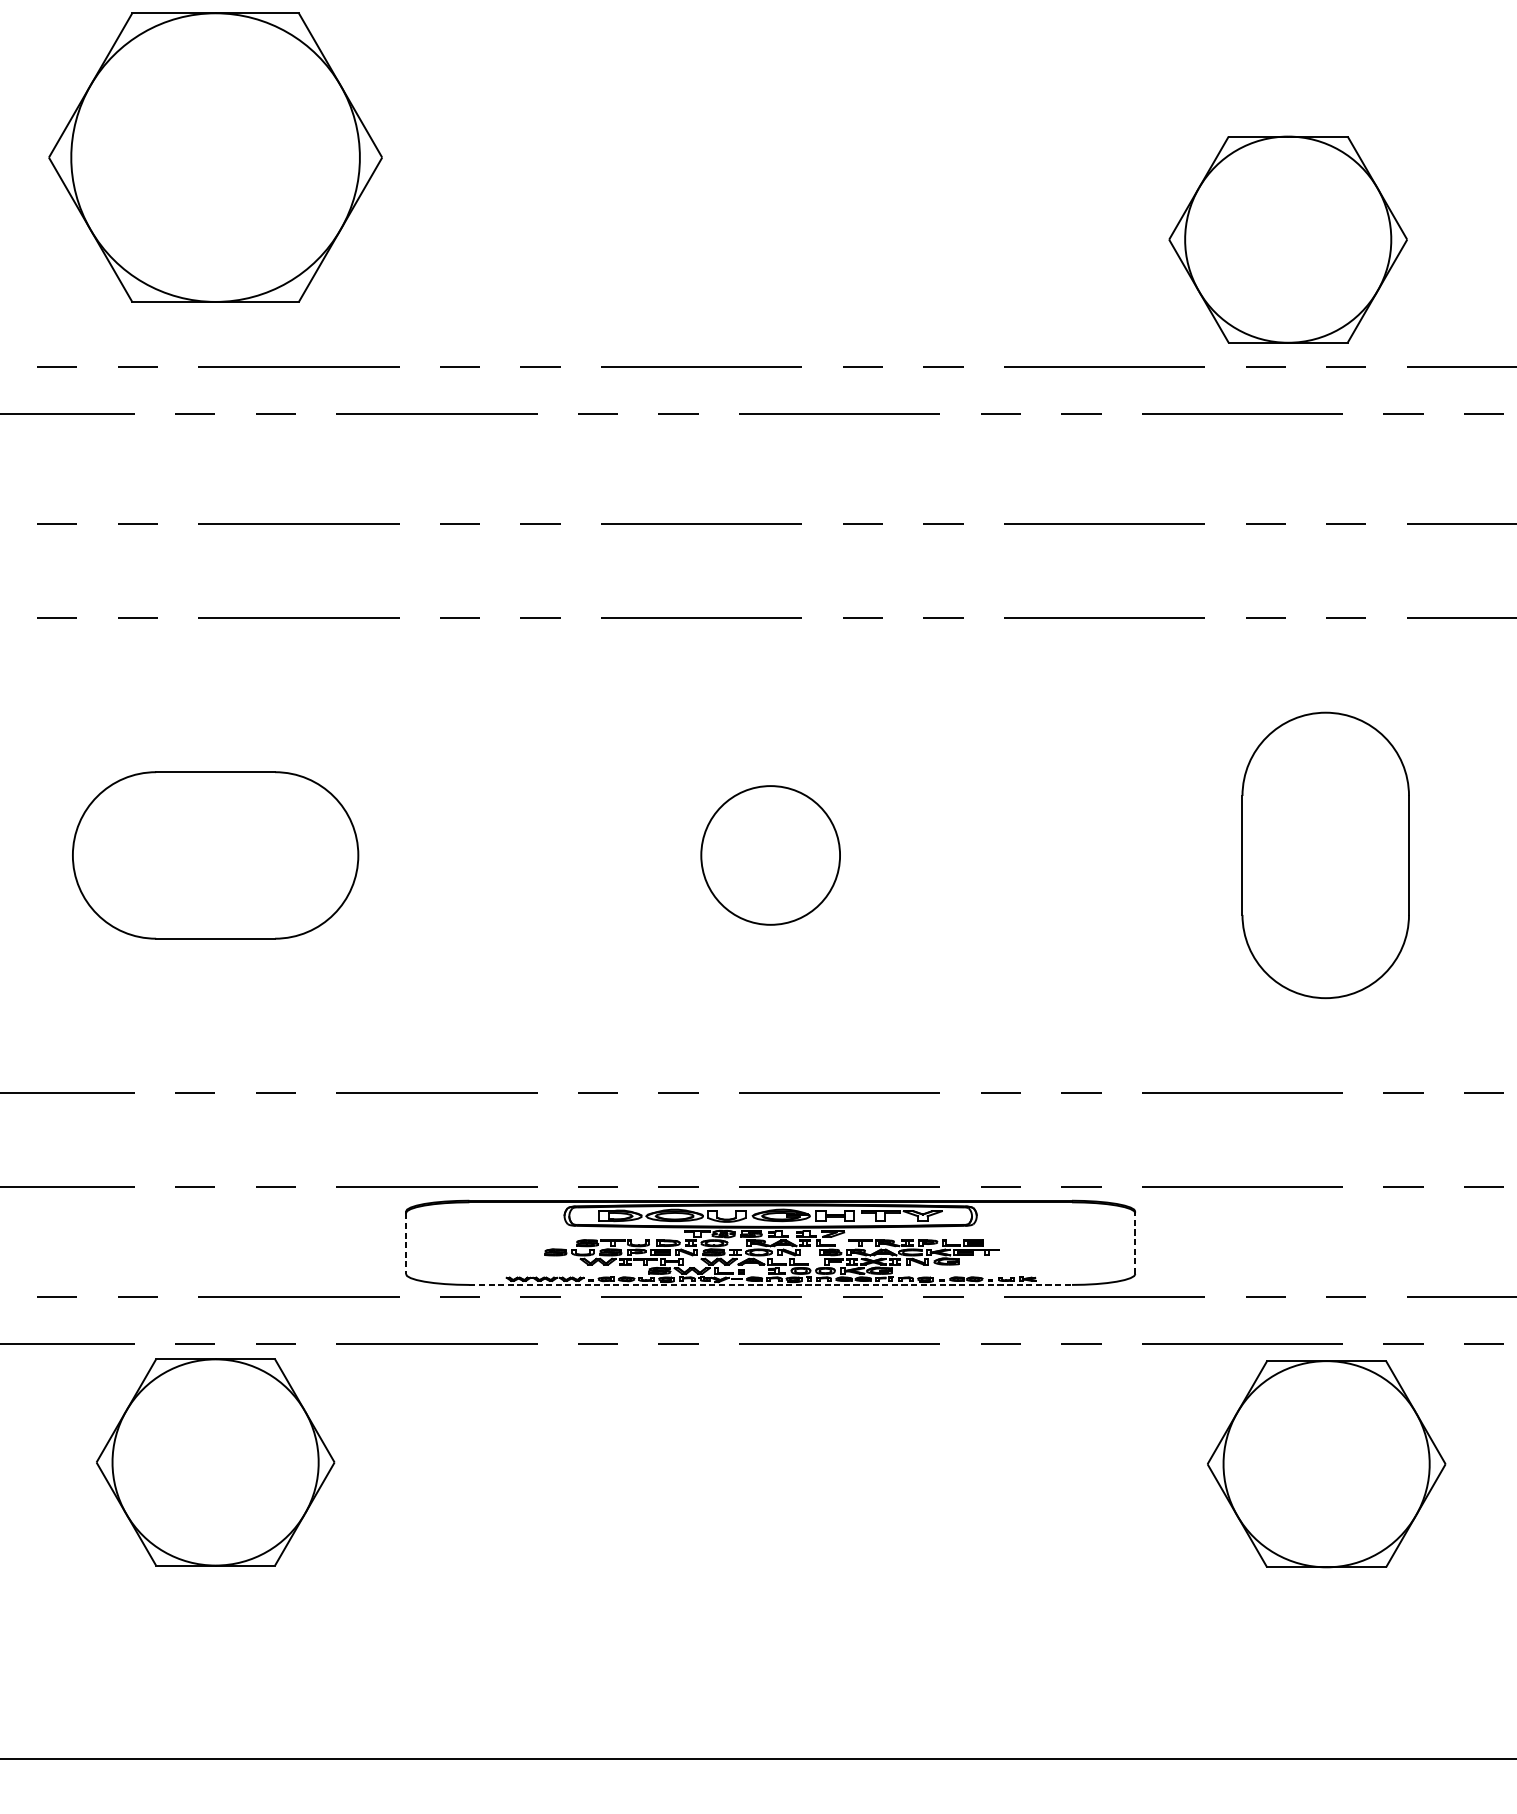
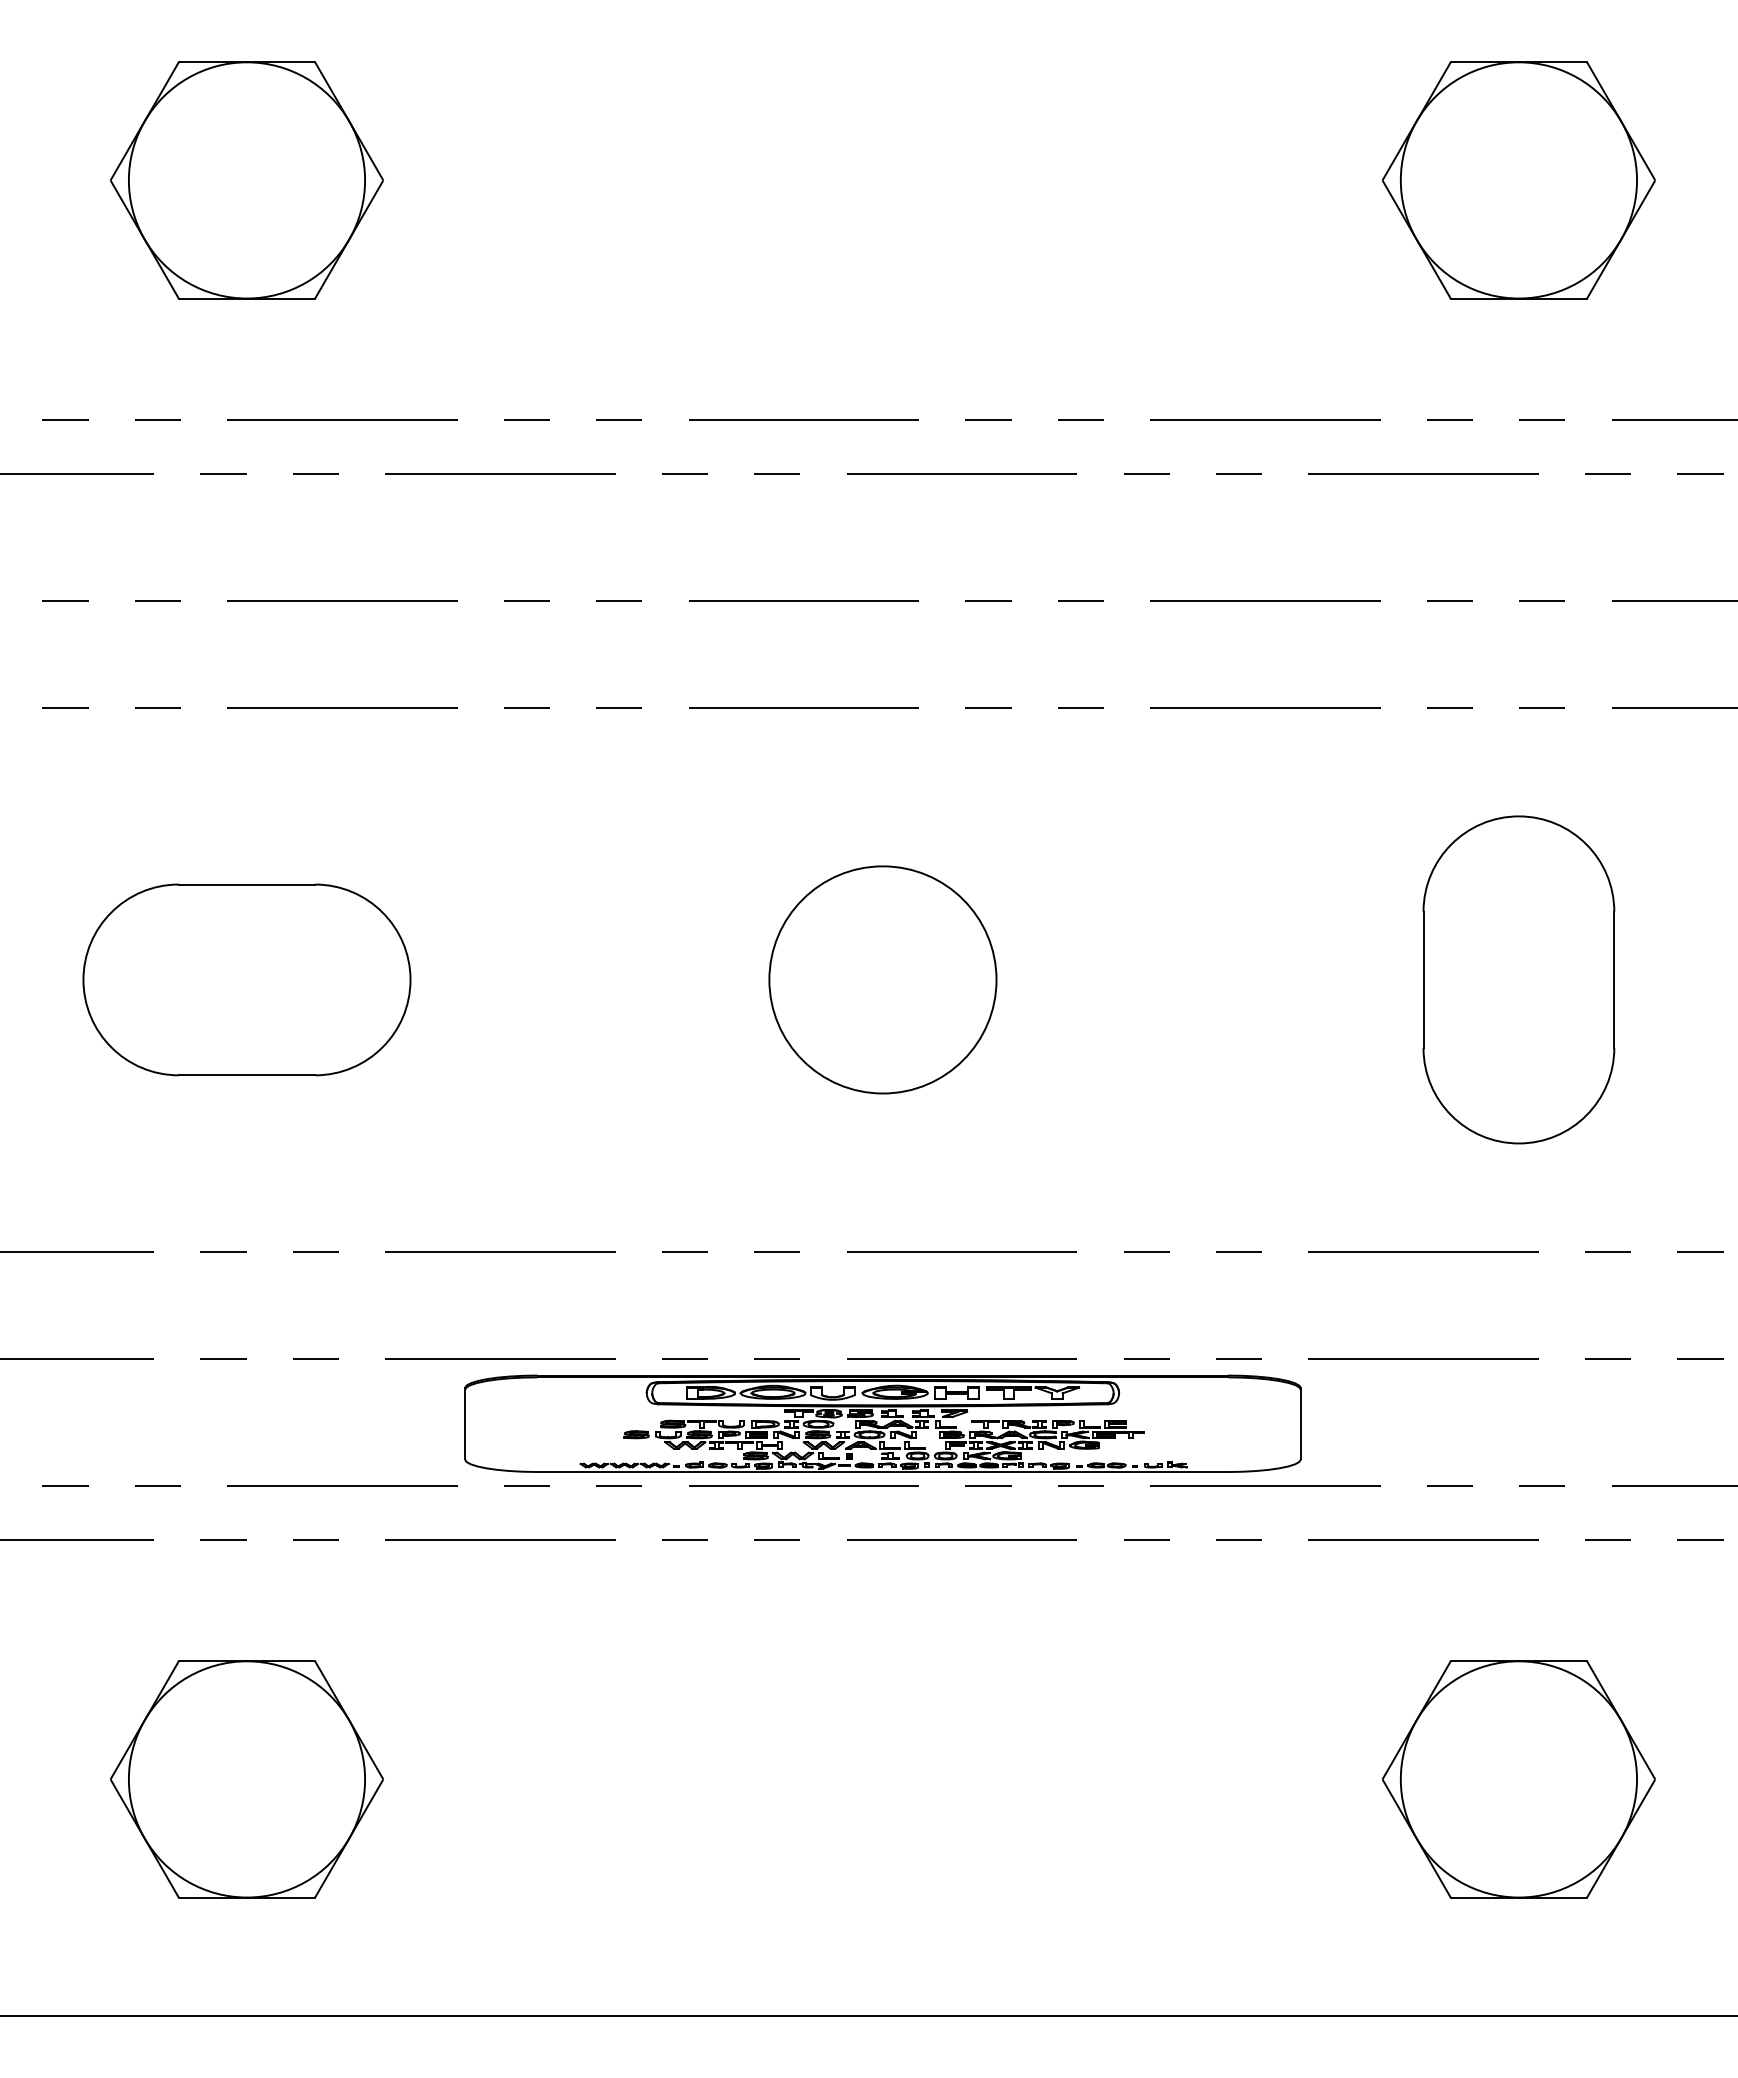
part: (215, 157) -> (246, 180), size x0.71
part: (1287, 239) -> (1518, 180), moved
circle: (770, 855) -> (882, 979), size x1.43
line: (406, 1243) -> (465, 1424), dashed -> solid
line: (1135, 1243) -> (1300, 1424), dashed -> solid
line: (771, 1285) -> (883, 1472), dashed -> solid
part: (215, 1462) -> (246, 1779), moved
part: (1326, 1464) -> (1518, 1779), moved

